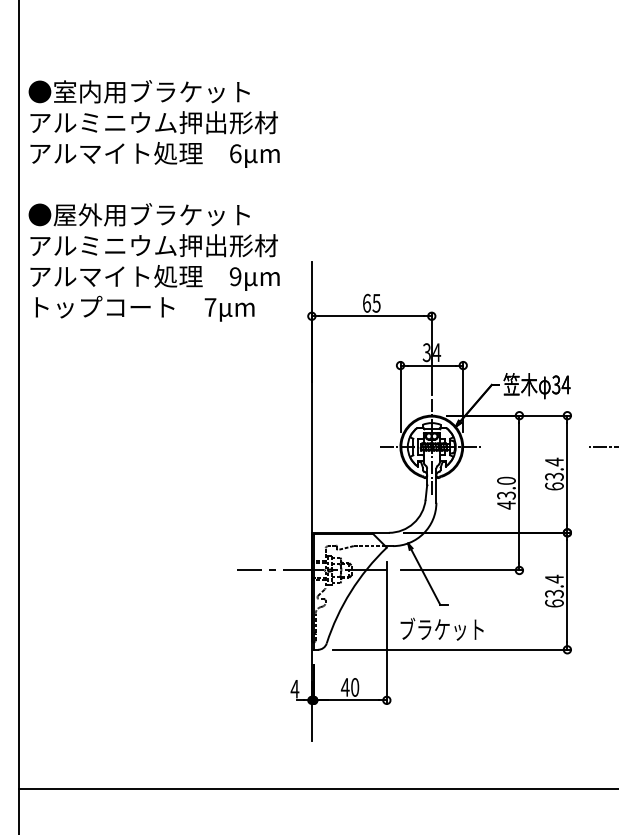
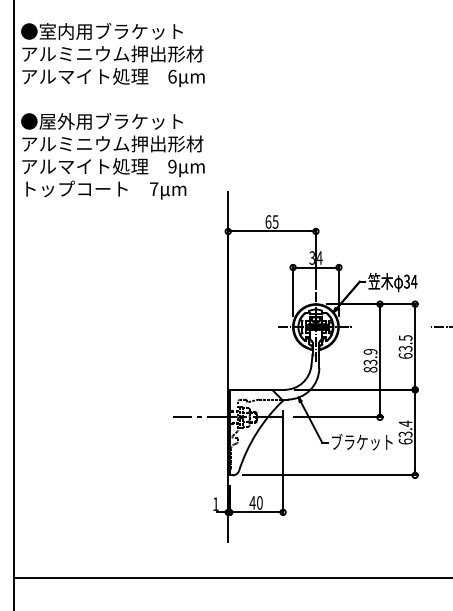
text: (153, 200) -> (112, 110), moved
text: (554, 461) -> (405, 337), 63.4 -> 63.5
text: (506, 492) -> (370, 360), 43.0 -> 83.9
text: (441, 628) -> (361, 441), moved
text: (294, 689) -> (215, 504), 4 -> 1

